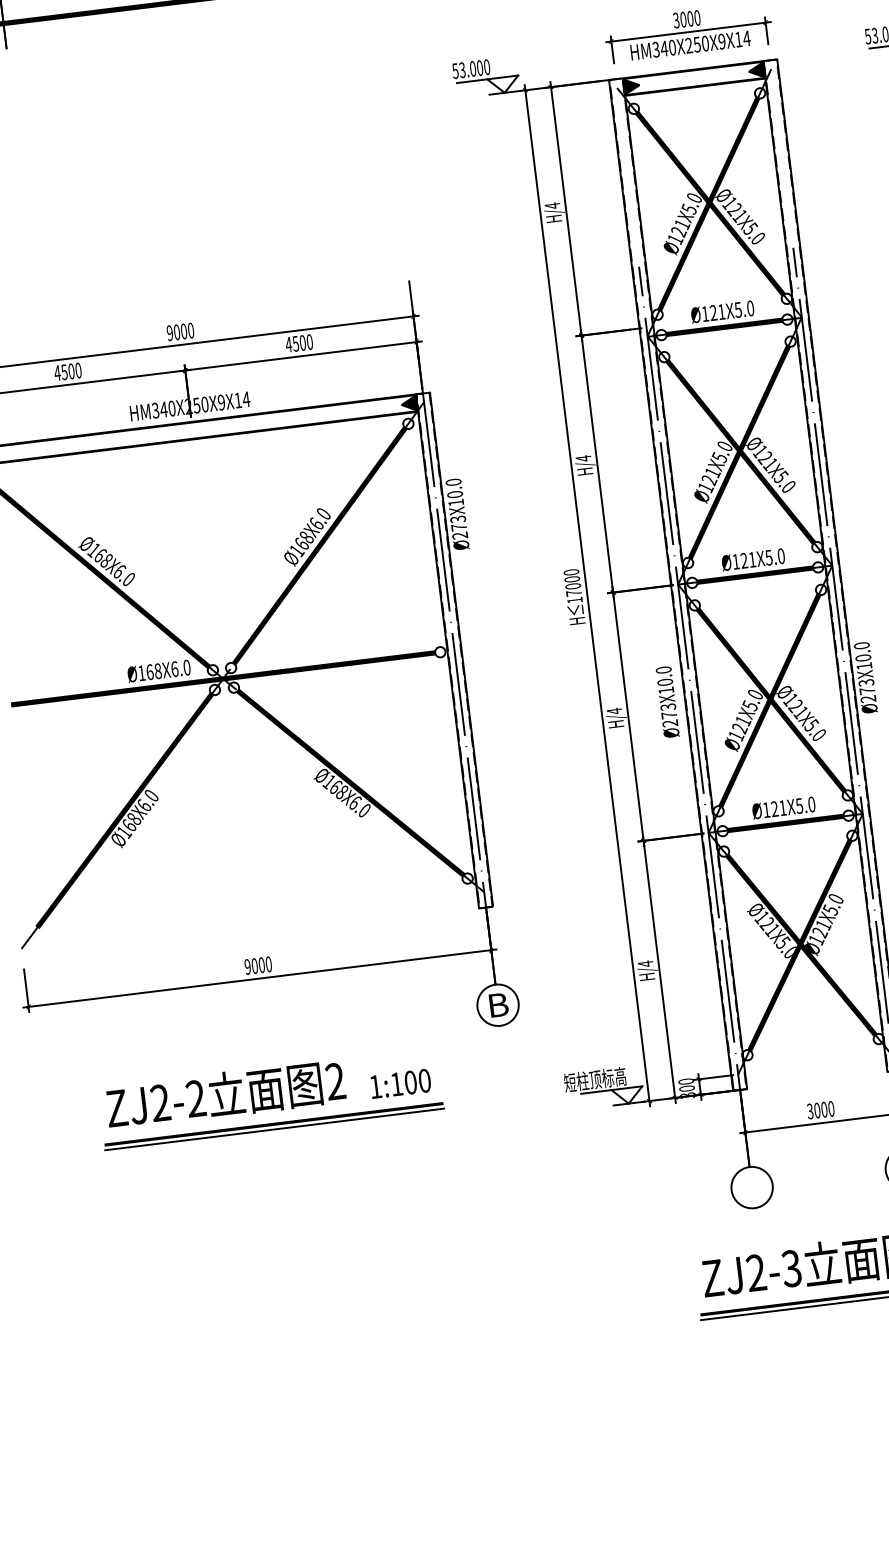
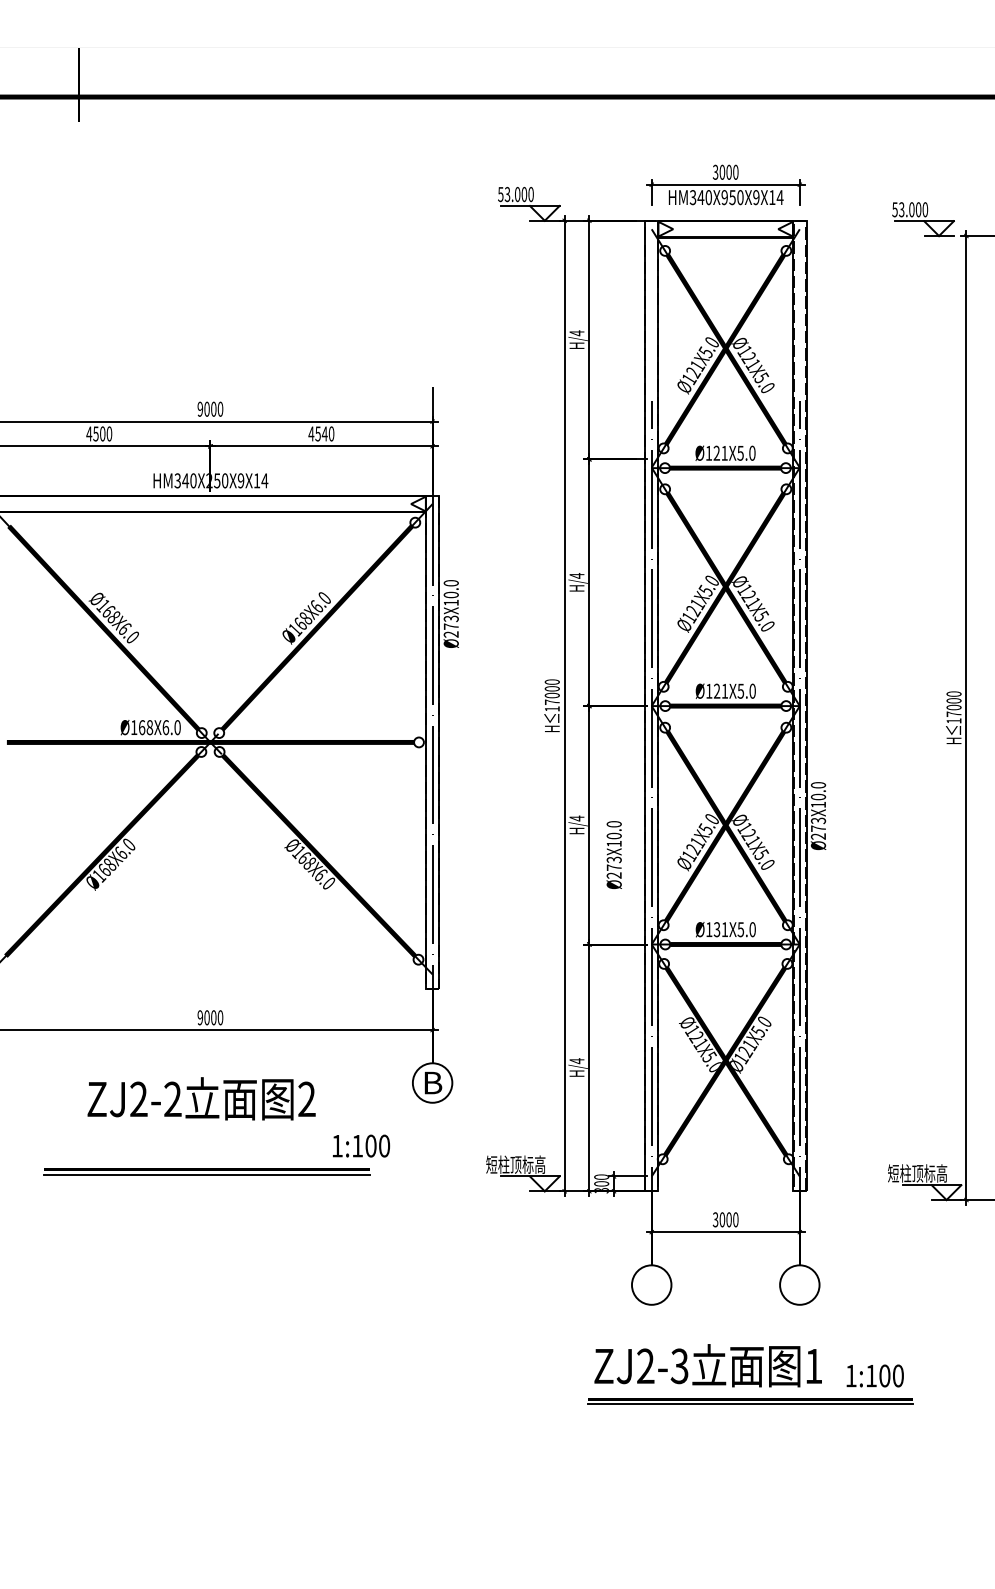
text: (688, 46) -> (724, 198), HM340X250X9X14 -> HM340X950X9X14
fill: (756, 70) -> (785, 228), removed
fill: (631, 85) -> (665, 228), removed
text: (302, 342) -> (324, 433), 4500 -> 4540
fill: (409, 403) -> (418, 503), removed
text: (666, 701) -> (613, 854), moved
text: (774, 809) -> (716, 929), Ø121X5.0 -> Ø131X5.0
text: (400, 1083) -> (361, 1145), moved
text: (225, 1094) -> (201, 1098), moved

